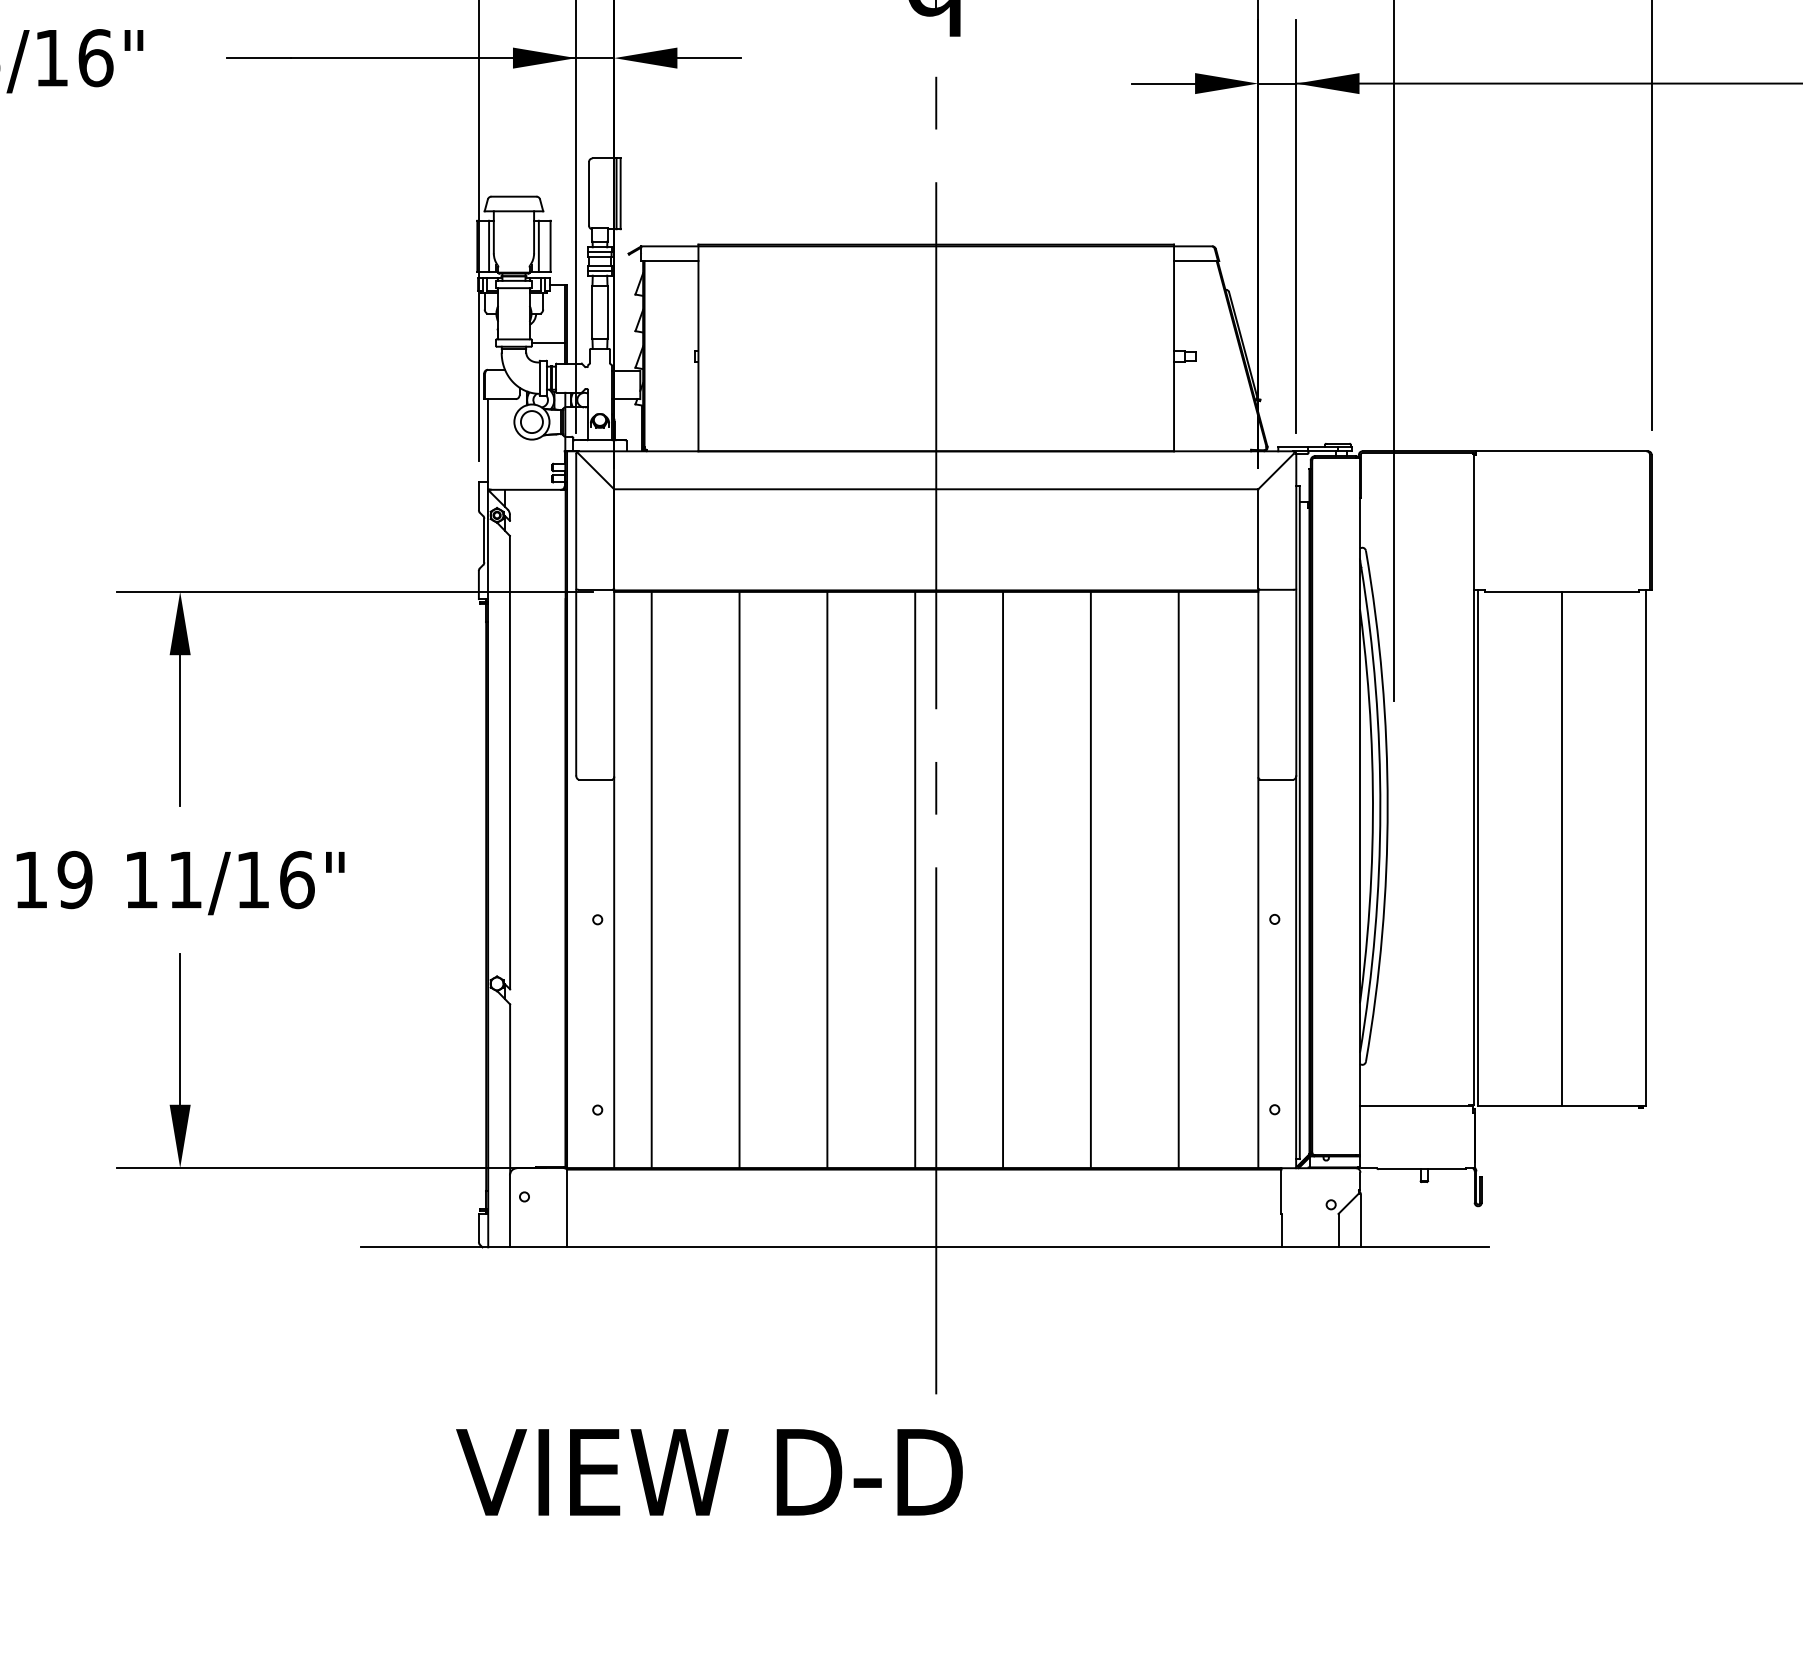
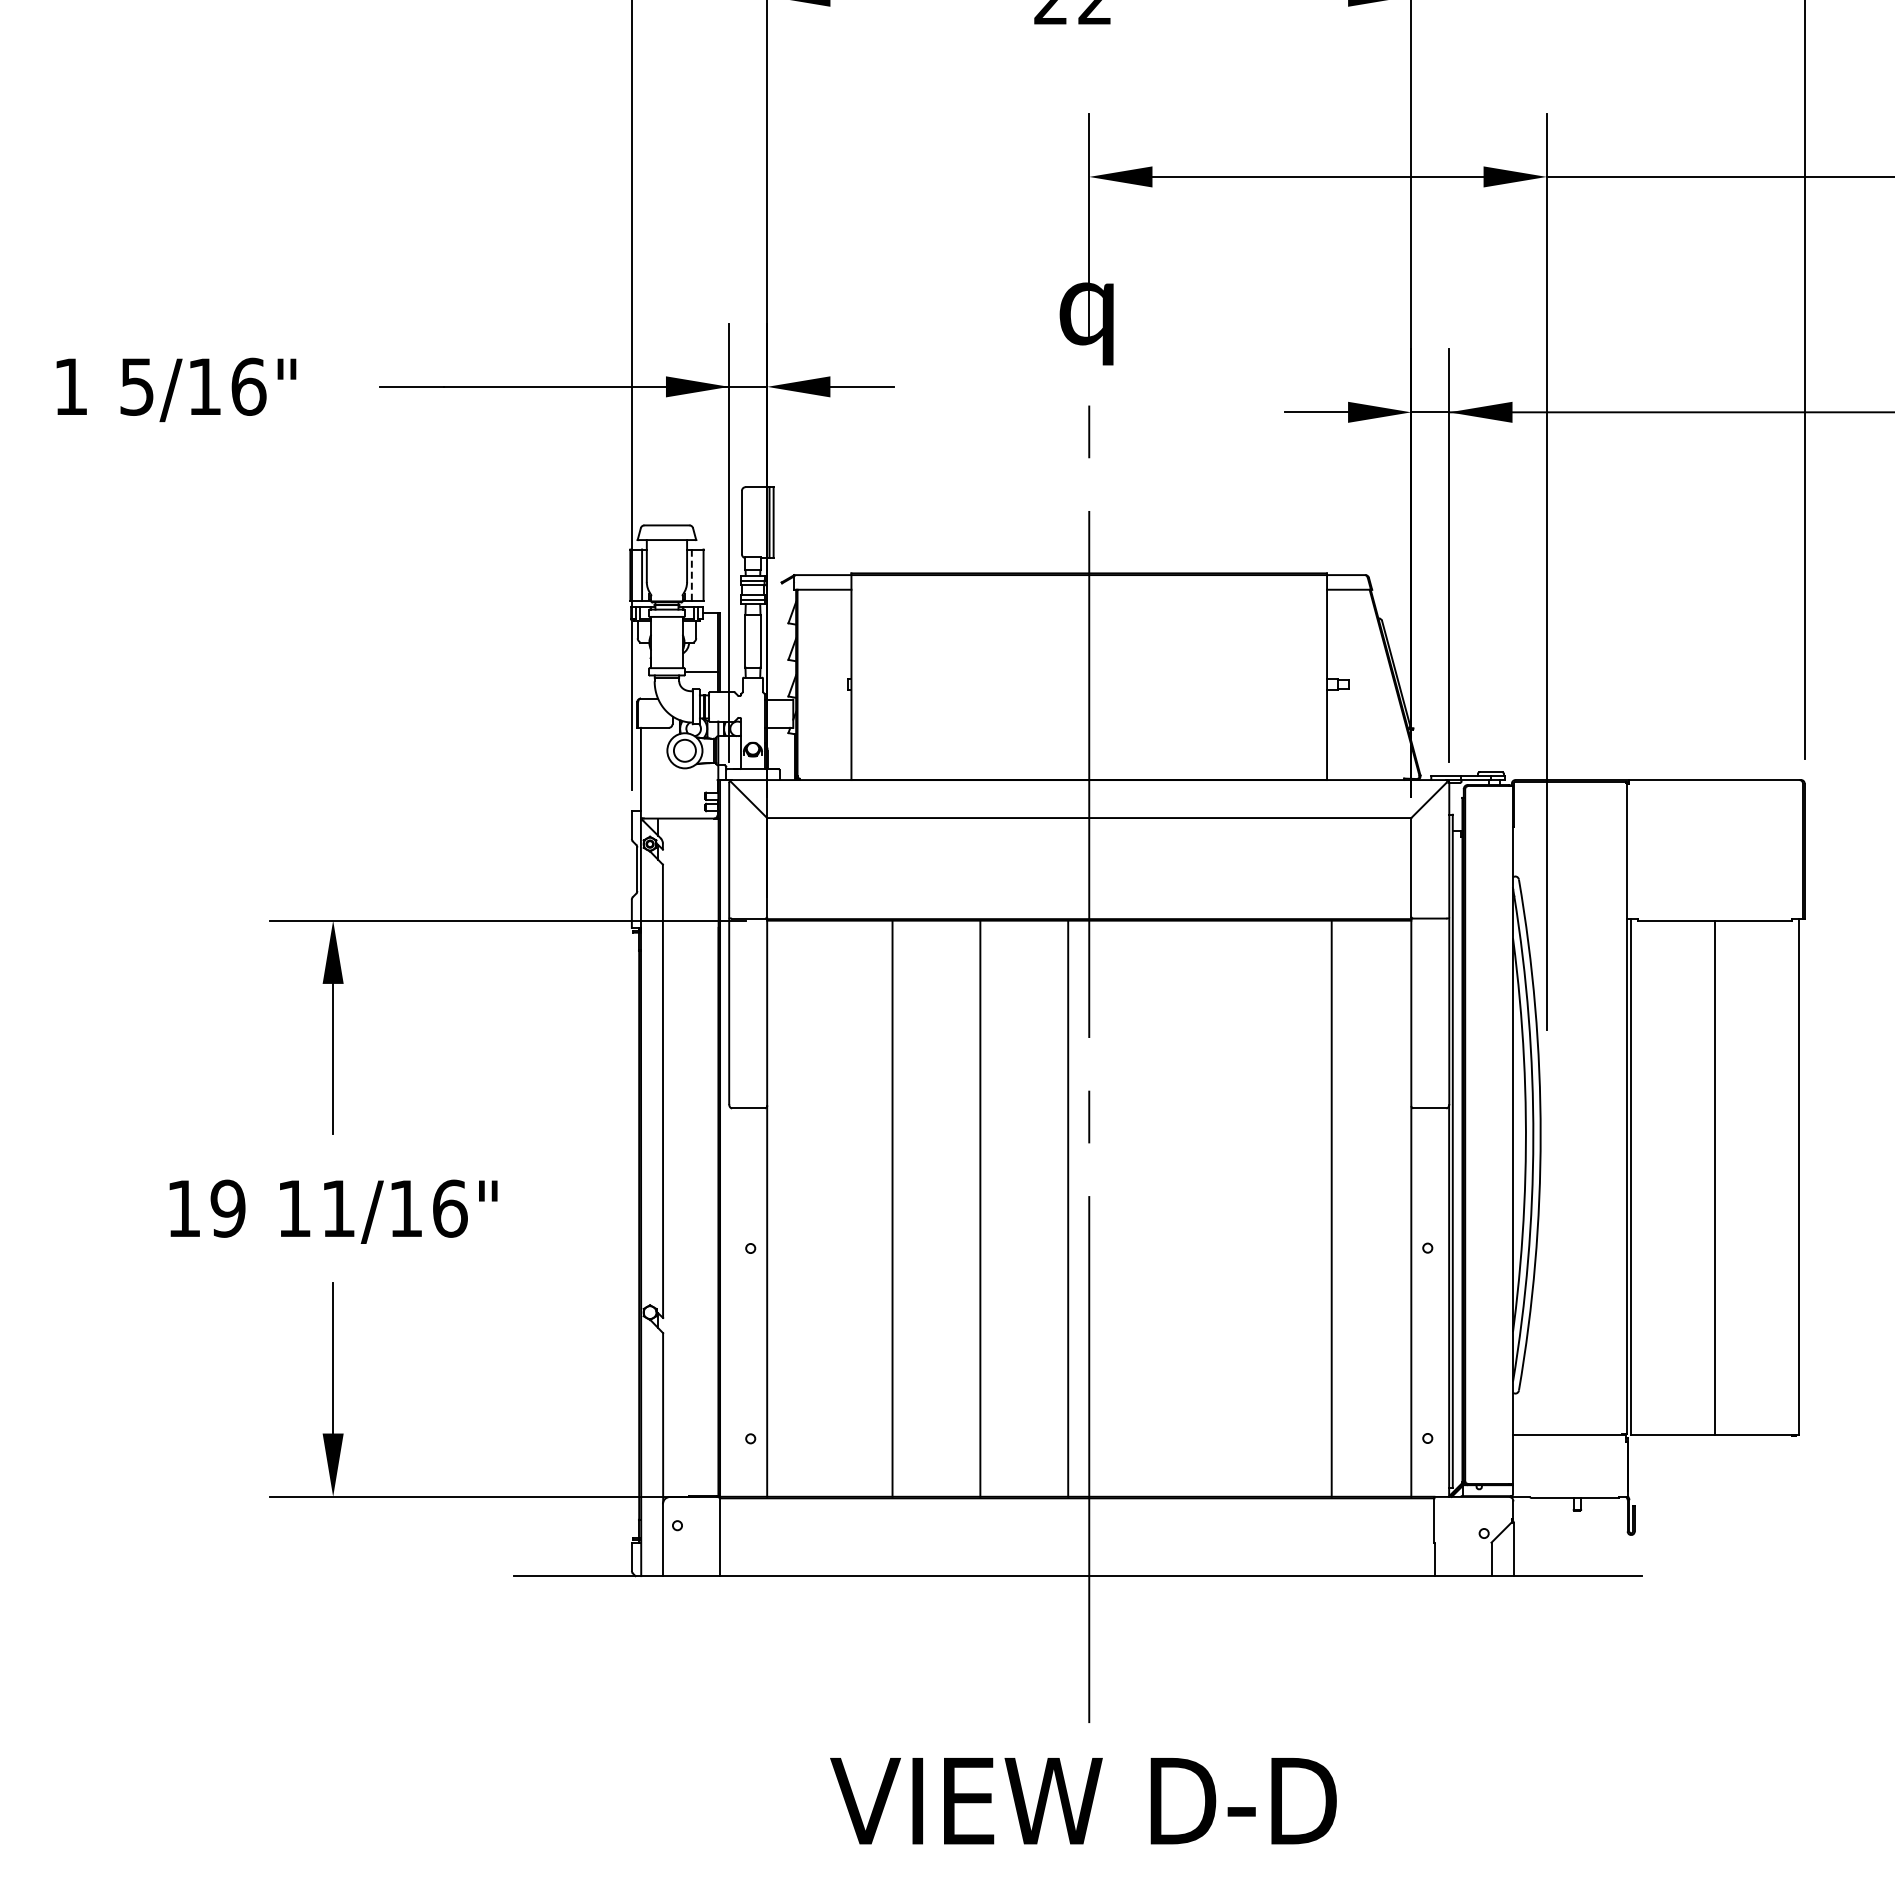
line: (538, 246) -> (691, 575), solid -> dashed
line: (651, 879) -> (804, 1208), removed
line: (1003, 879) -> (1156, 1208), removed
line: (1090, 879) -> (1243, 1208), removed
text: (709, 1472) -> (1083, 1801), moved

